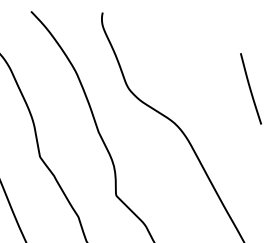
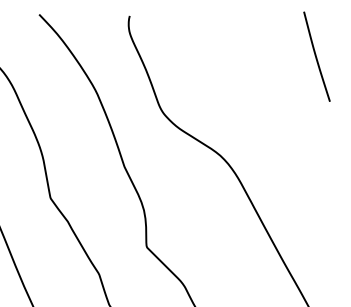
line: (250, 88) -> (316, 56), moved

